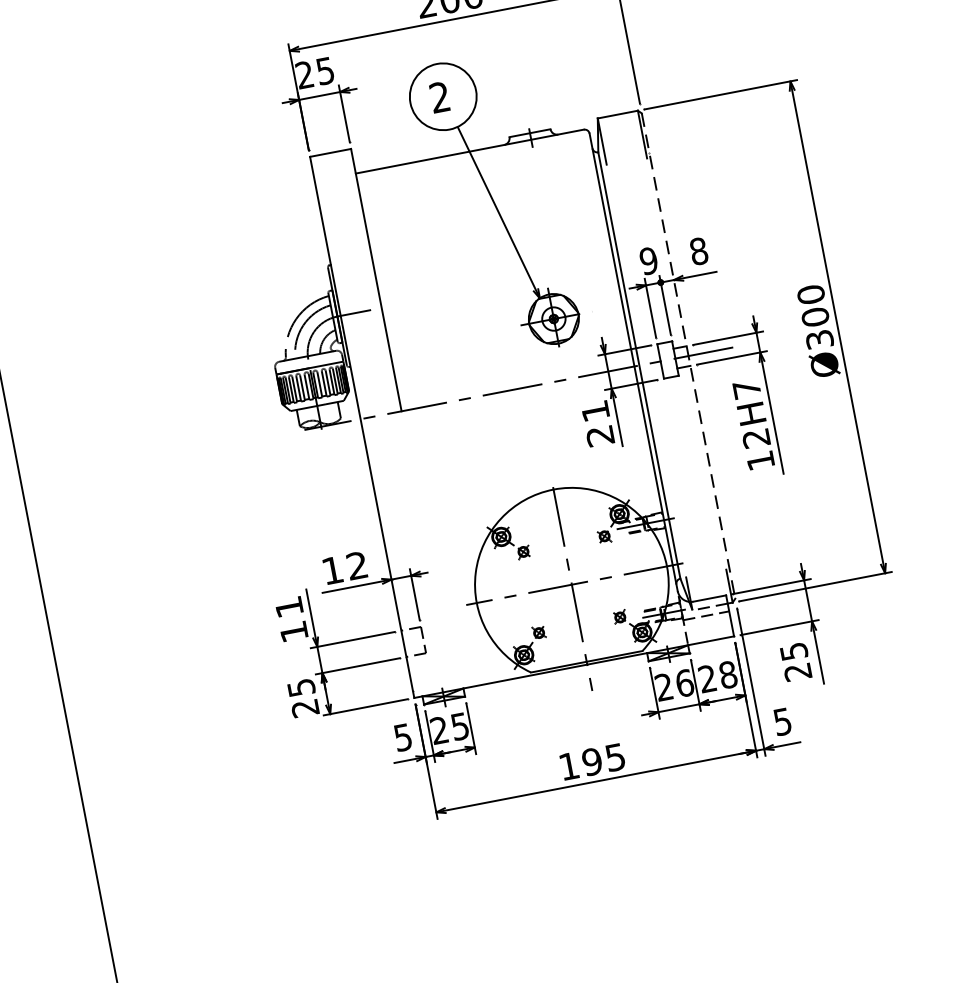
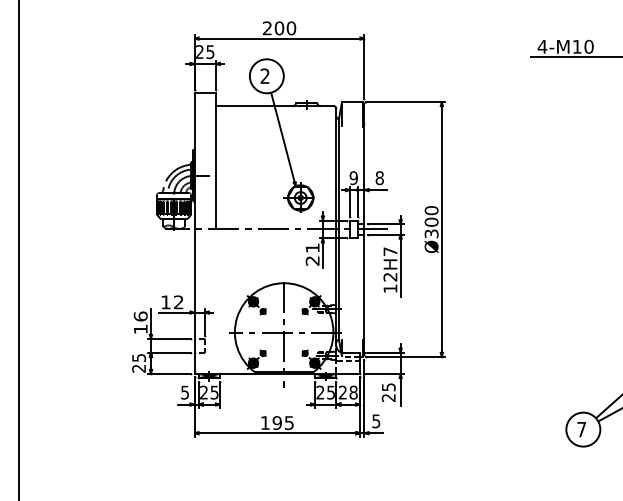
line: (688, 356) -> (364, 229), dashed -> solid
text: (288, 607) -> (140, 316), 11 -> 16
text: (683, 683) -> (330, 392), 26 -> 25

